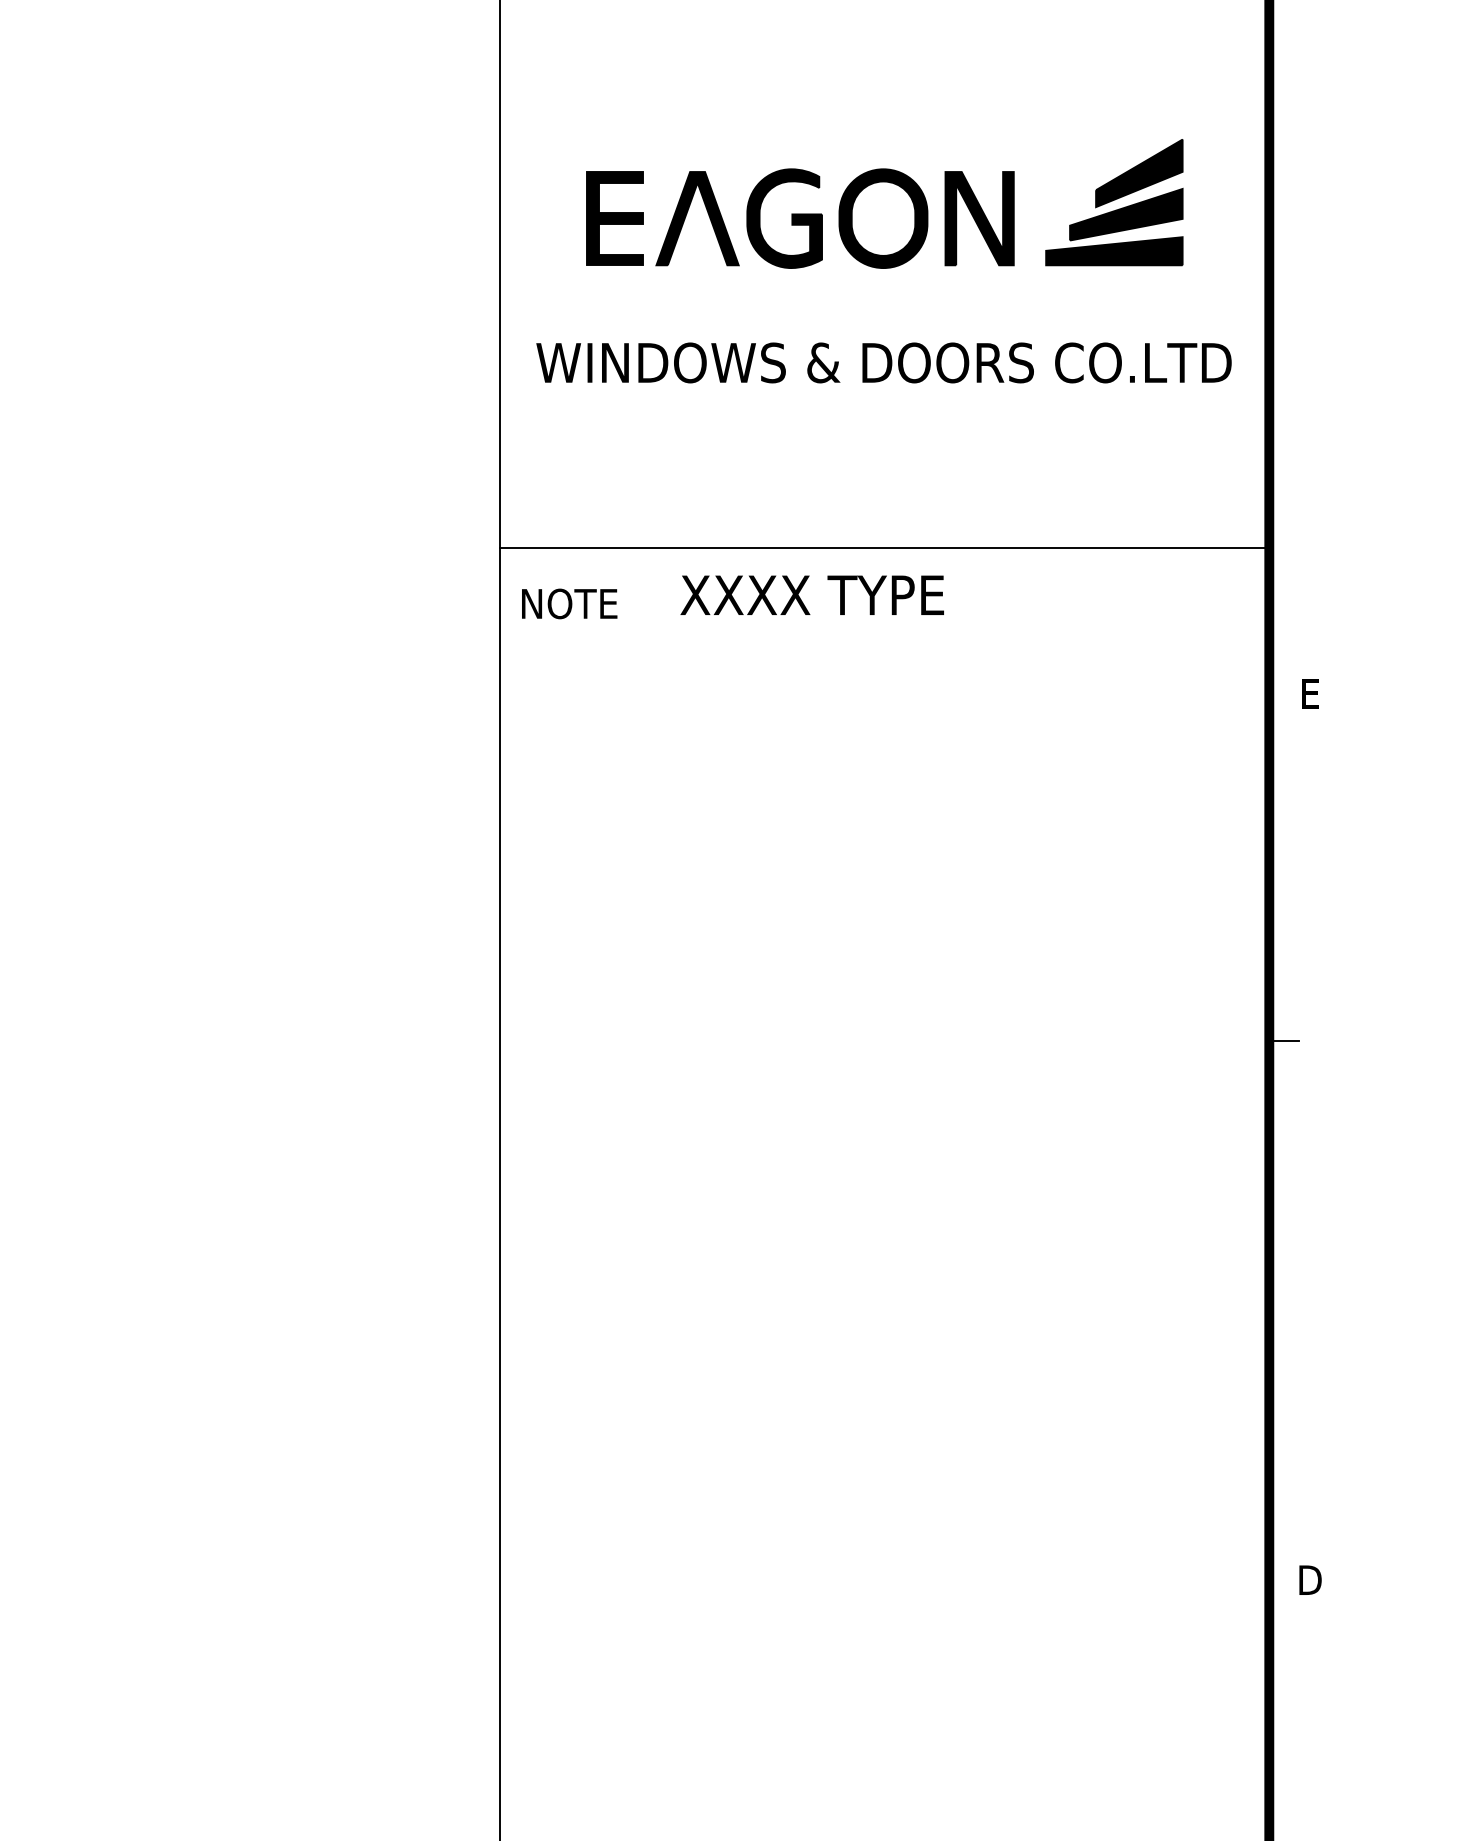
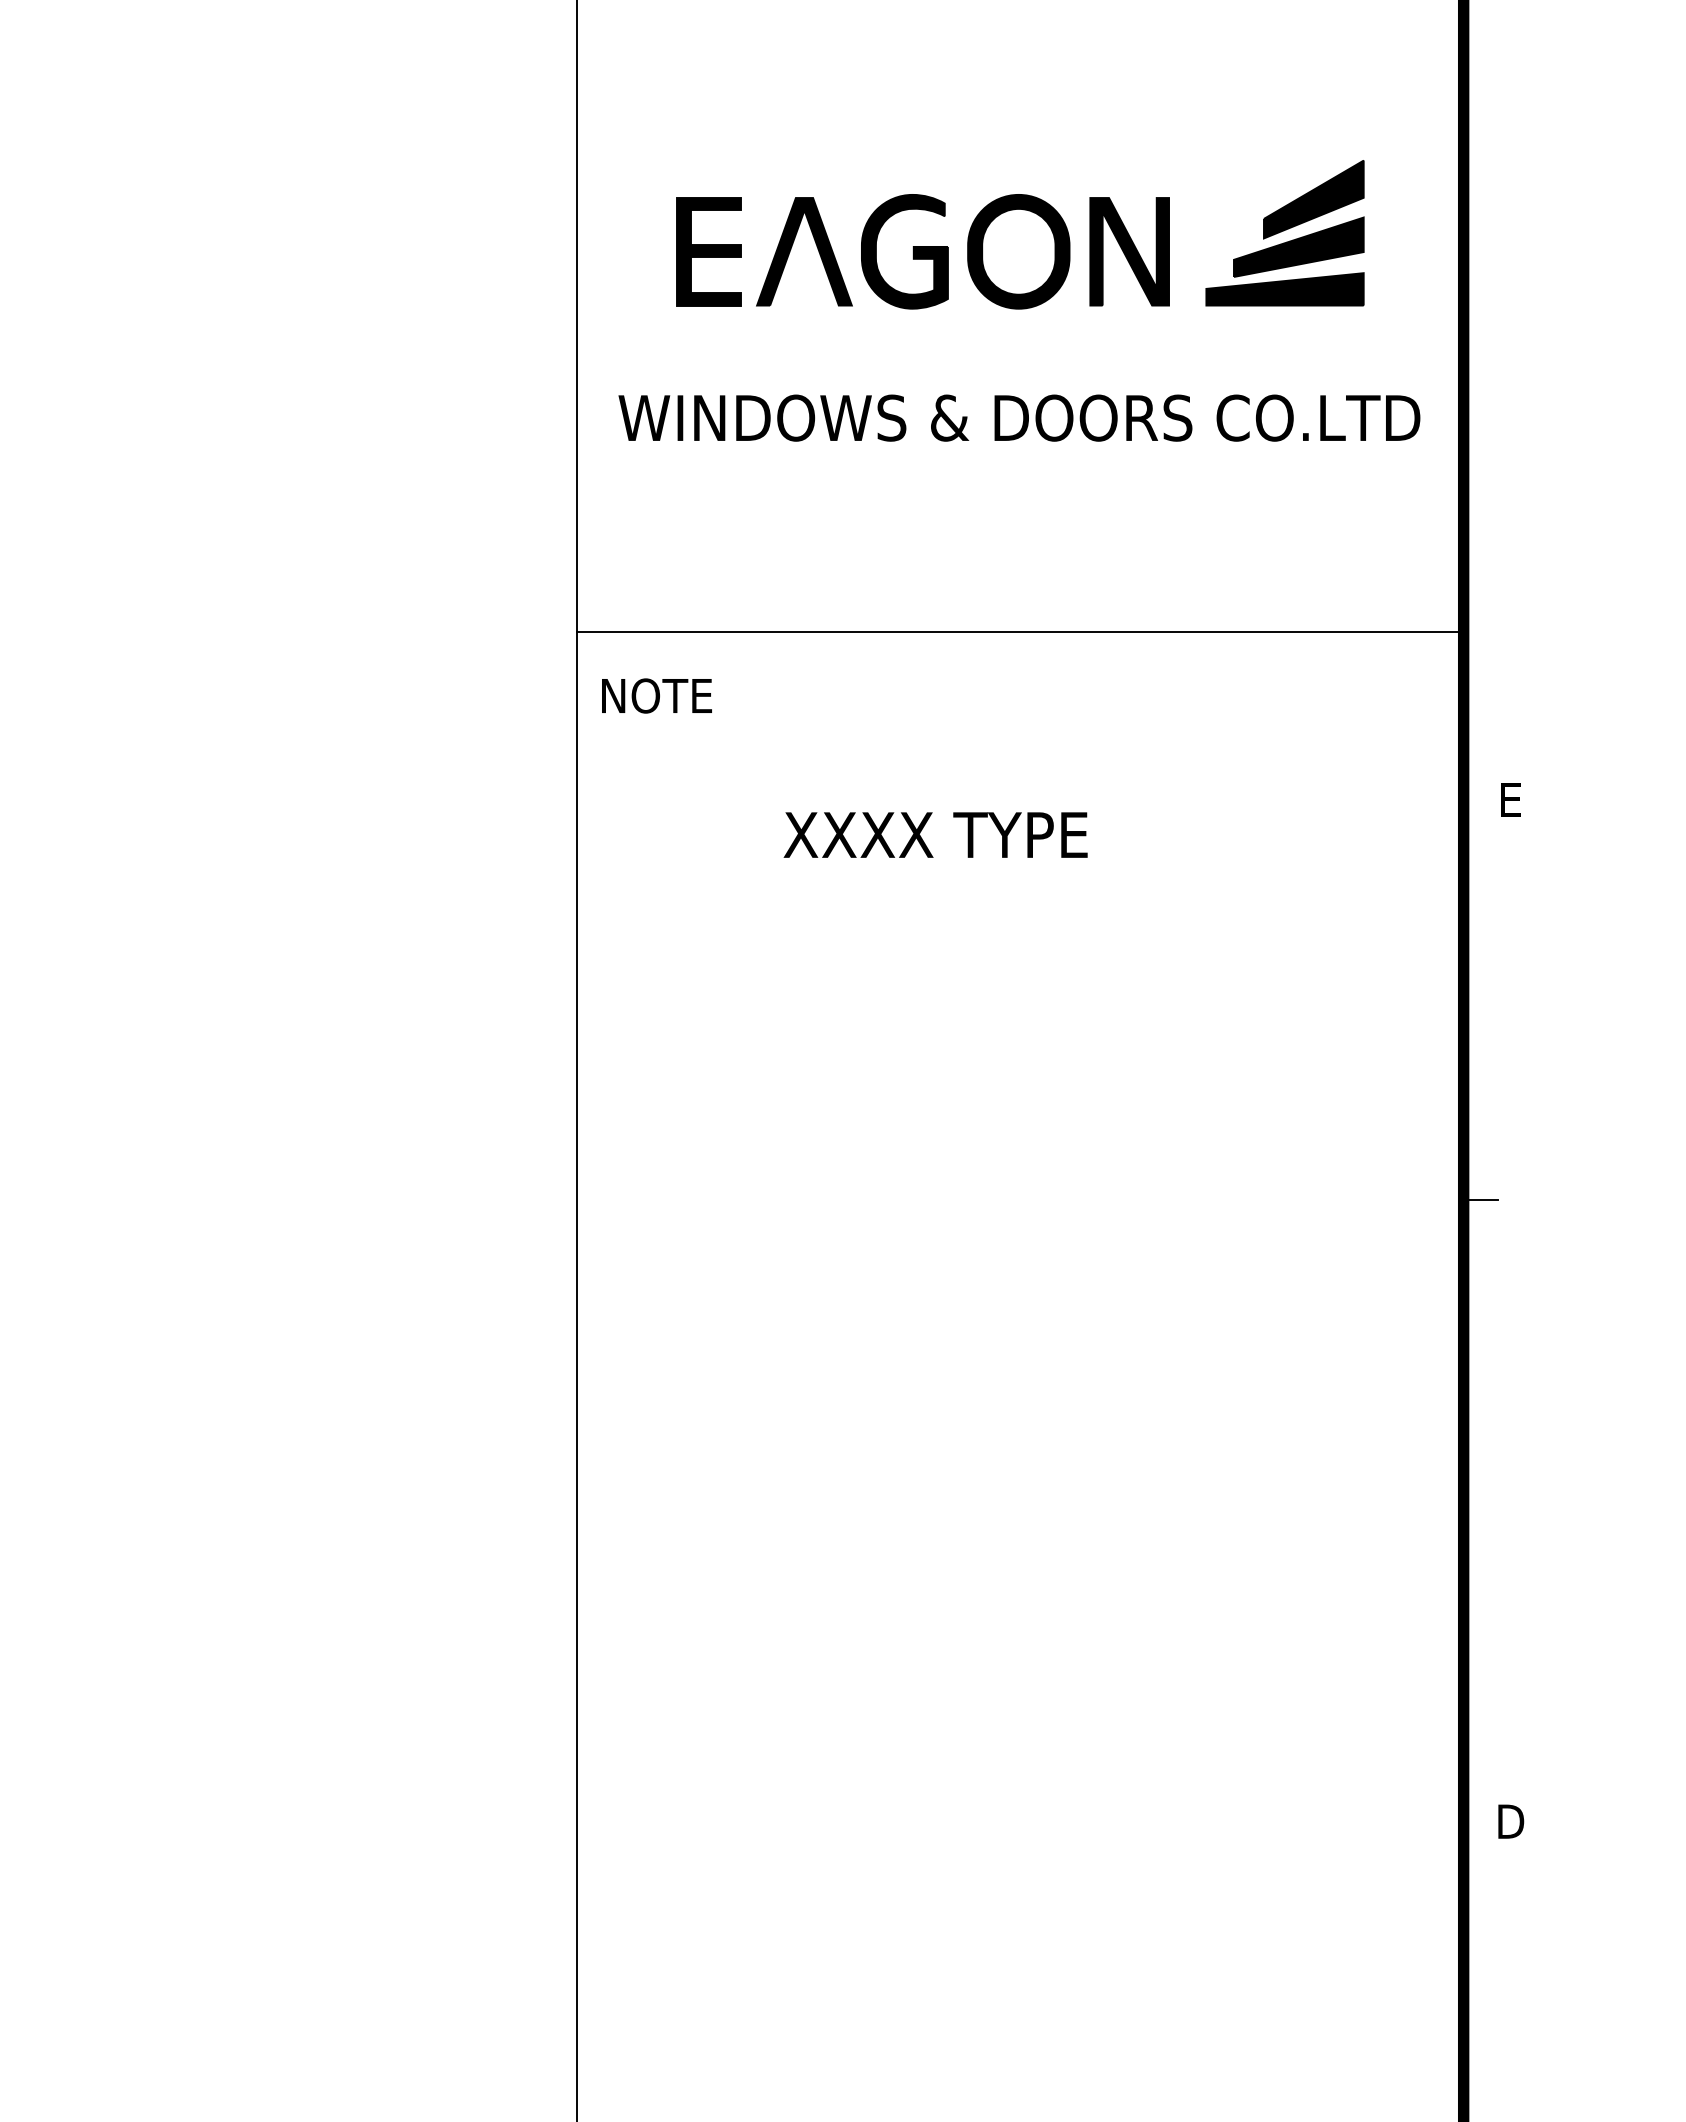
text: (812, 594) -> (935, 834), moved

